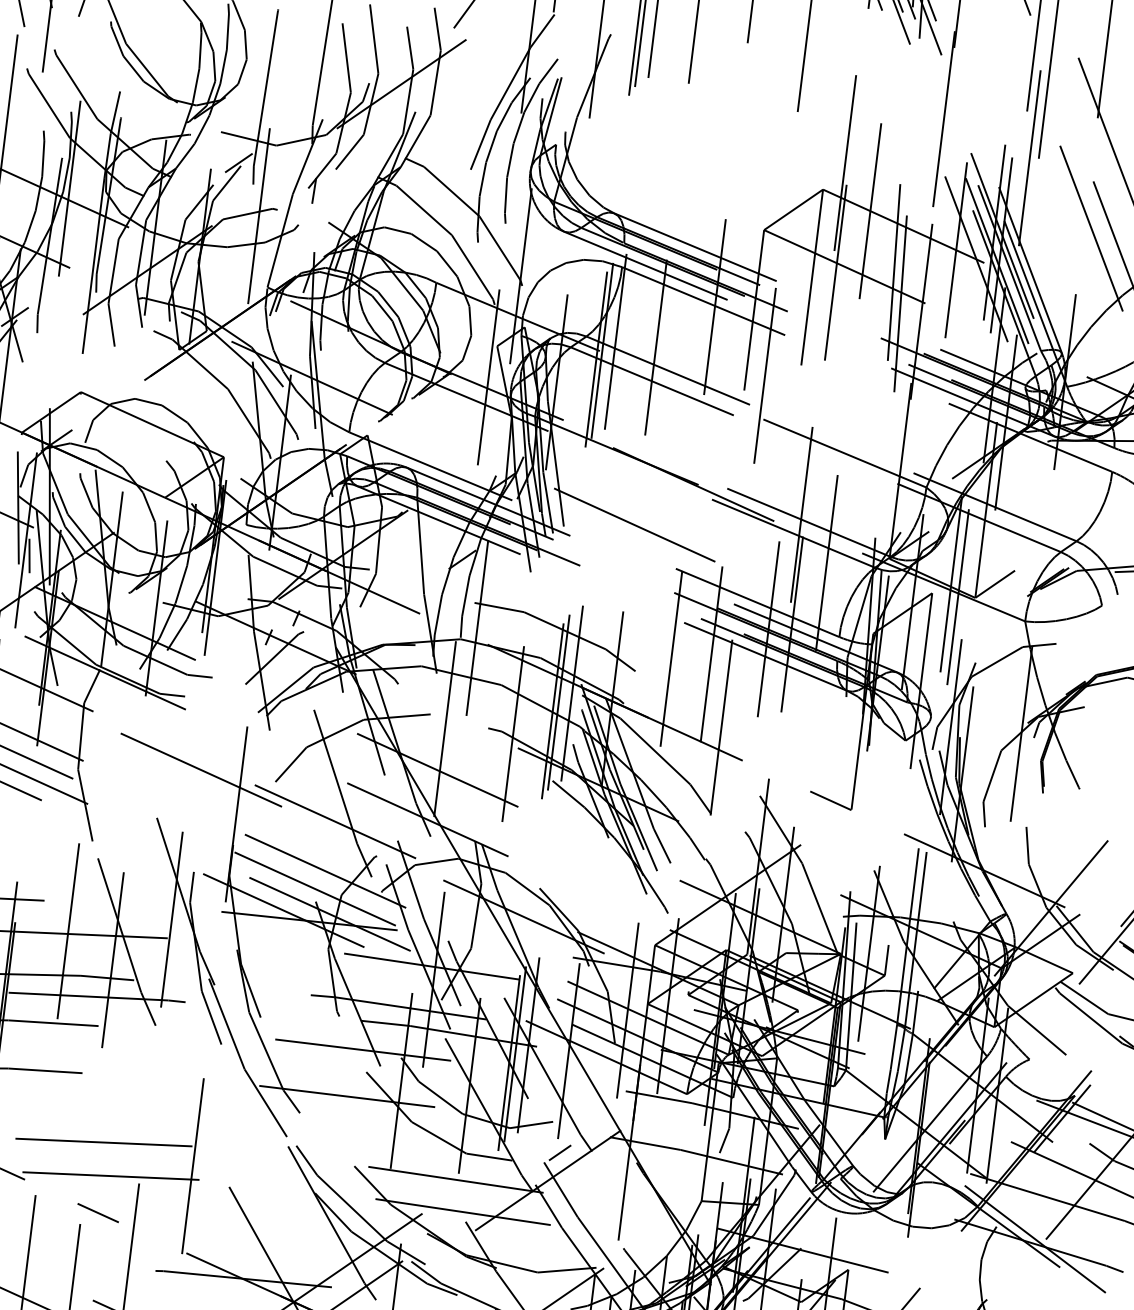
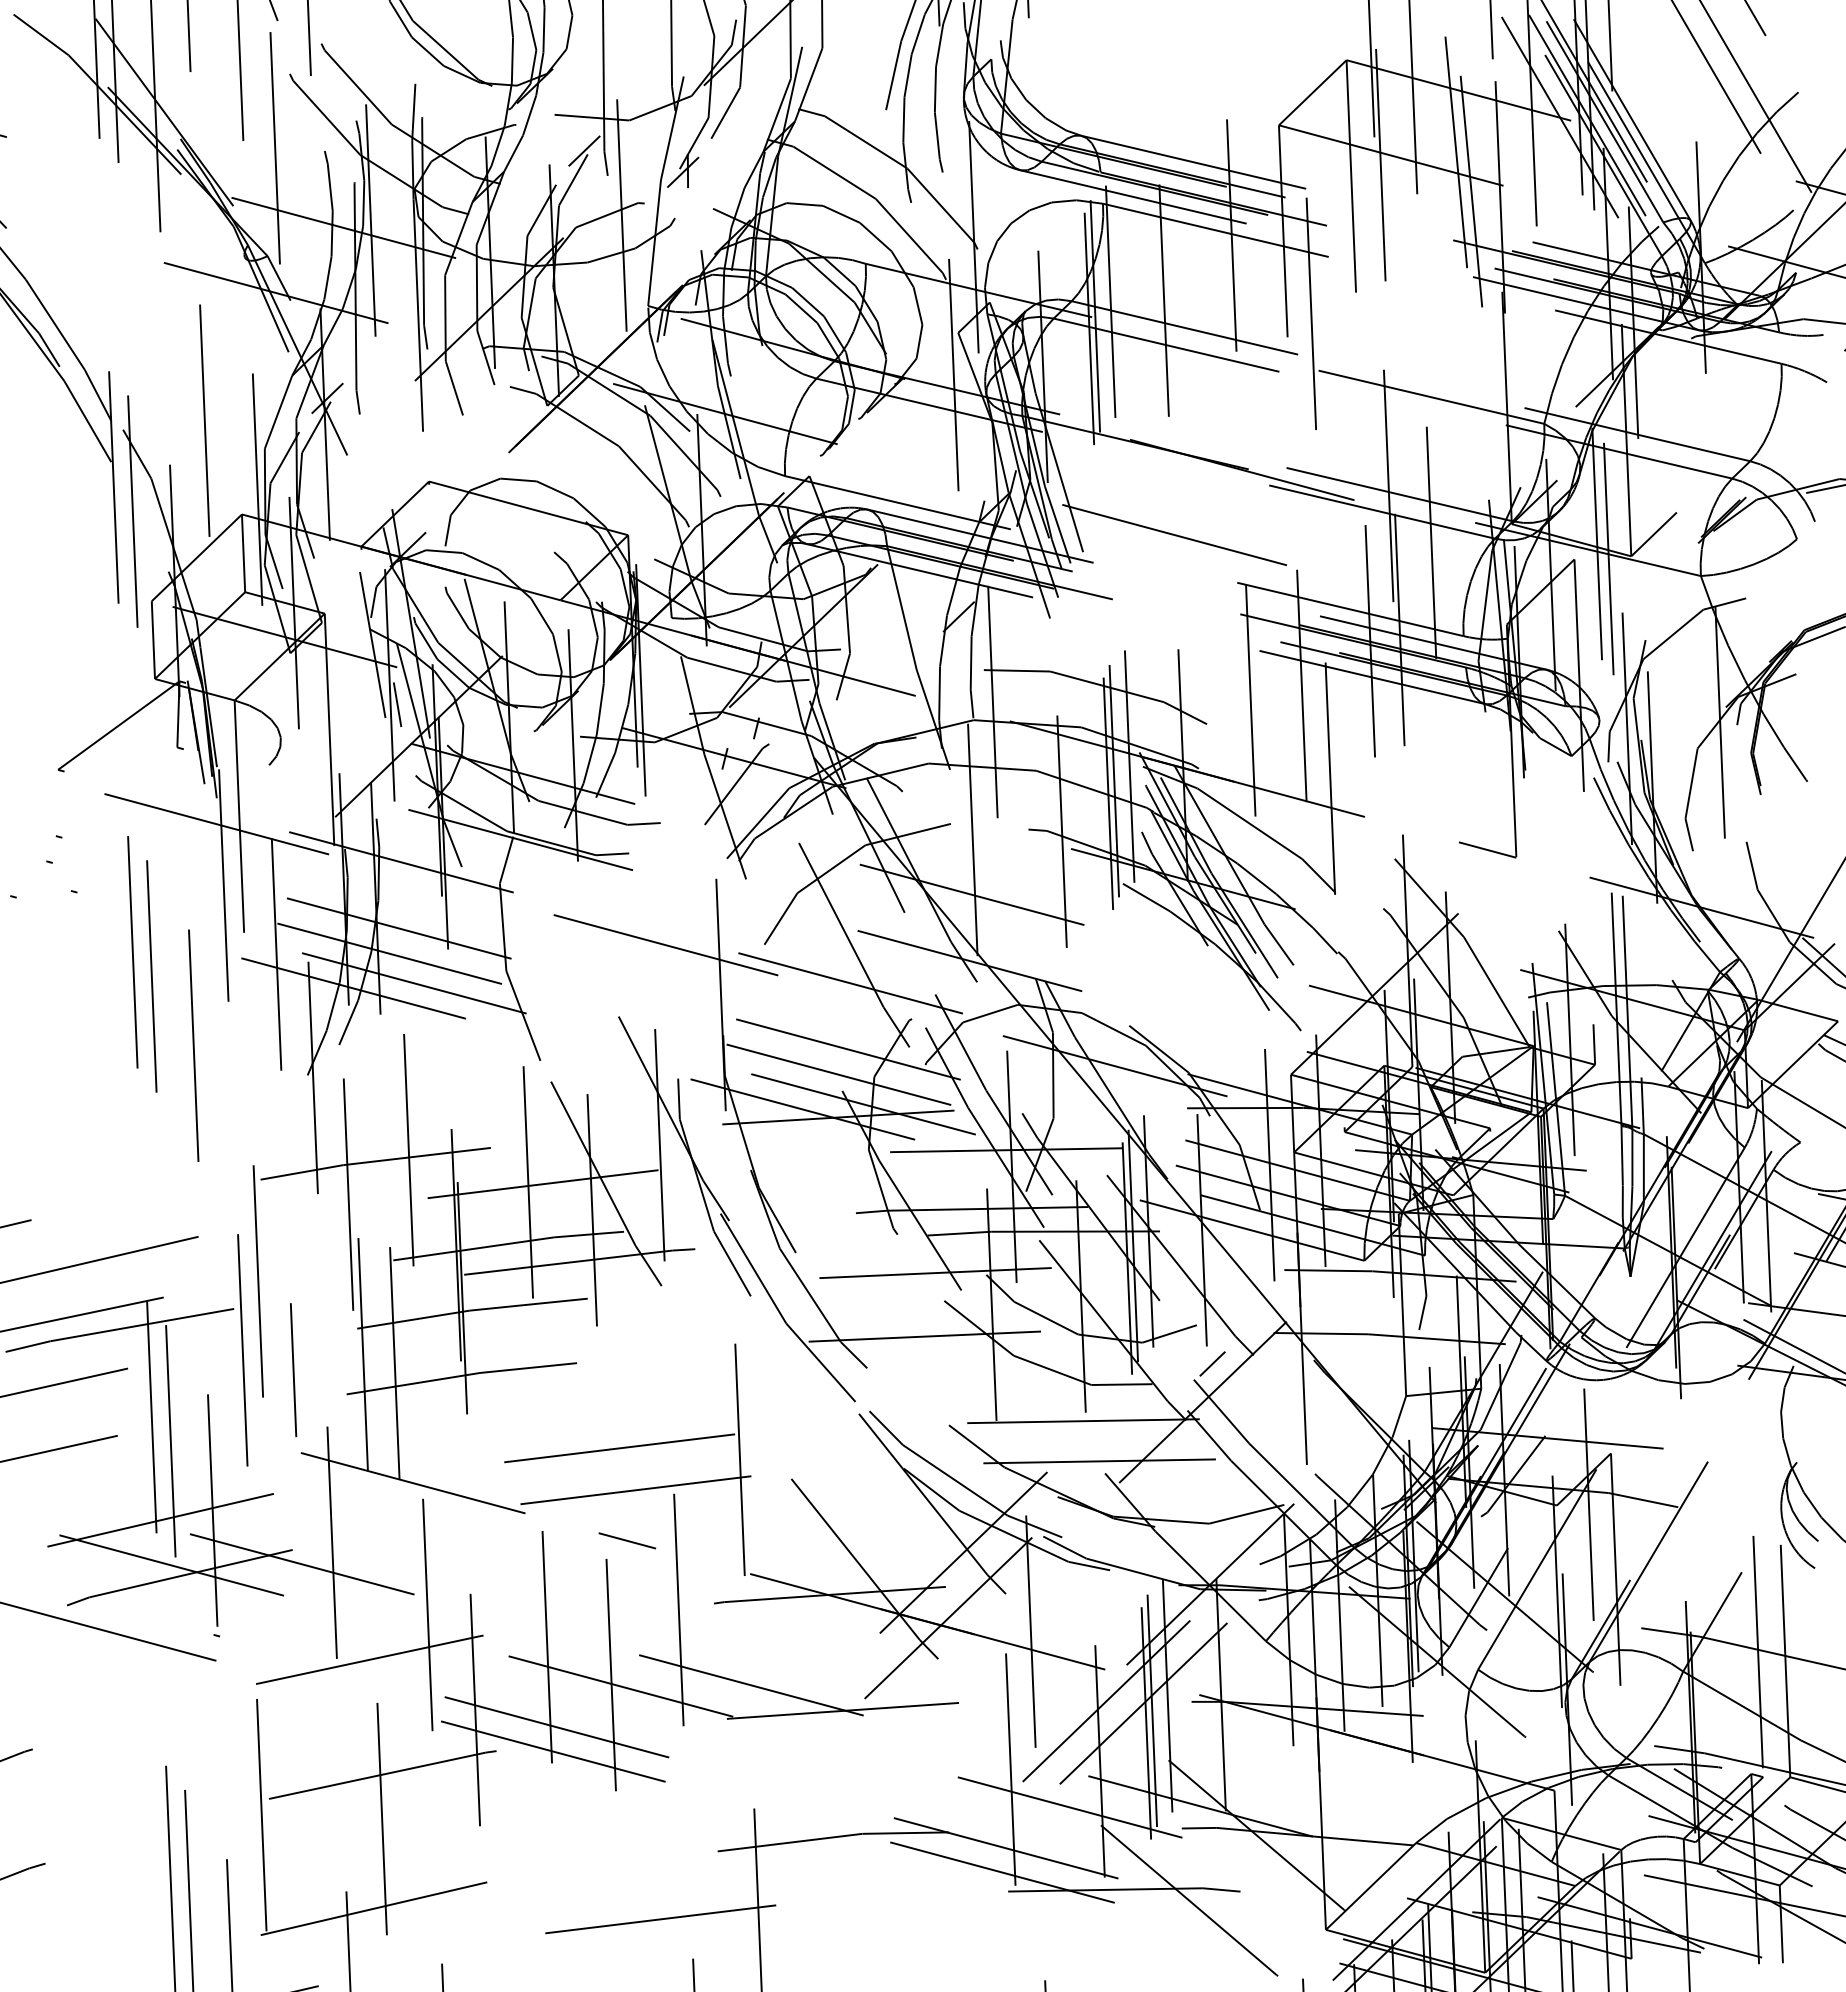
line: (309, 191) -> (682, 172), added

